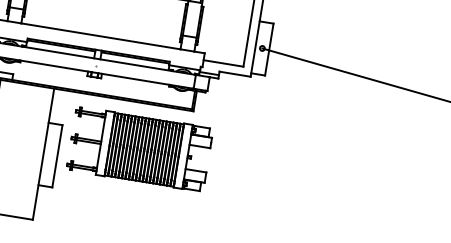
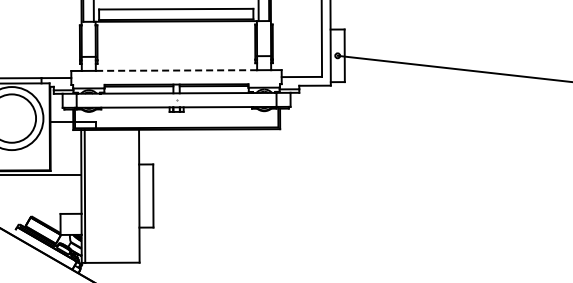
line: (100, 36) -> (176, 70), solid -> dashed
part: (140, 148) -> (233, 174), removed

